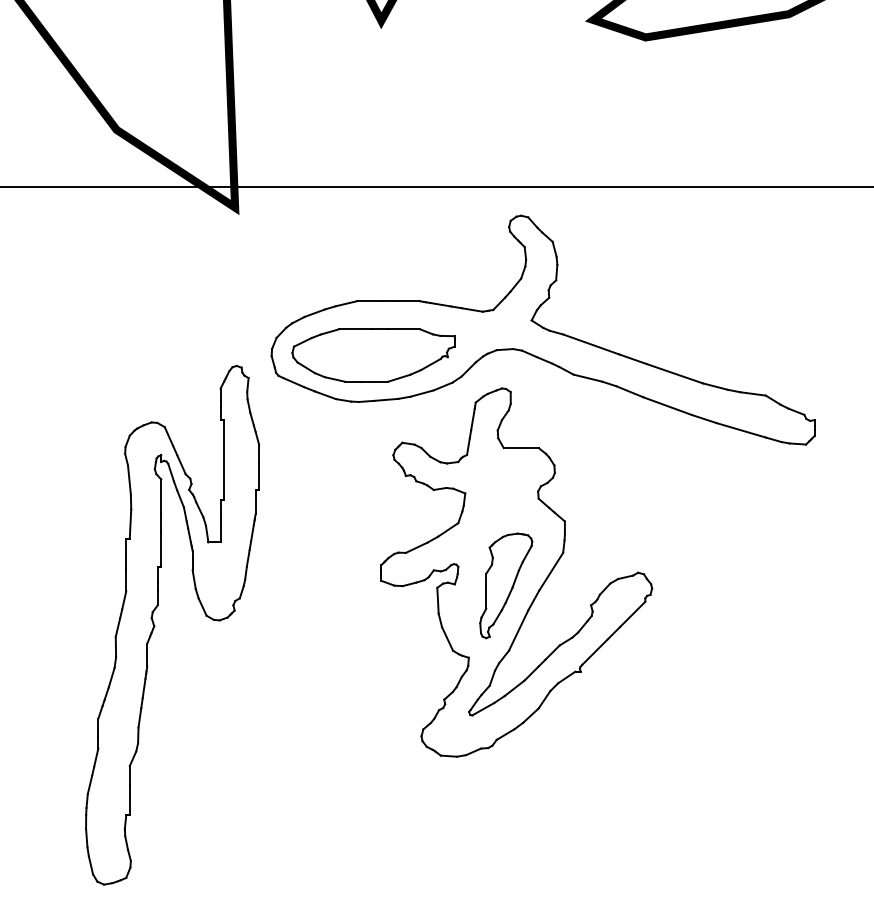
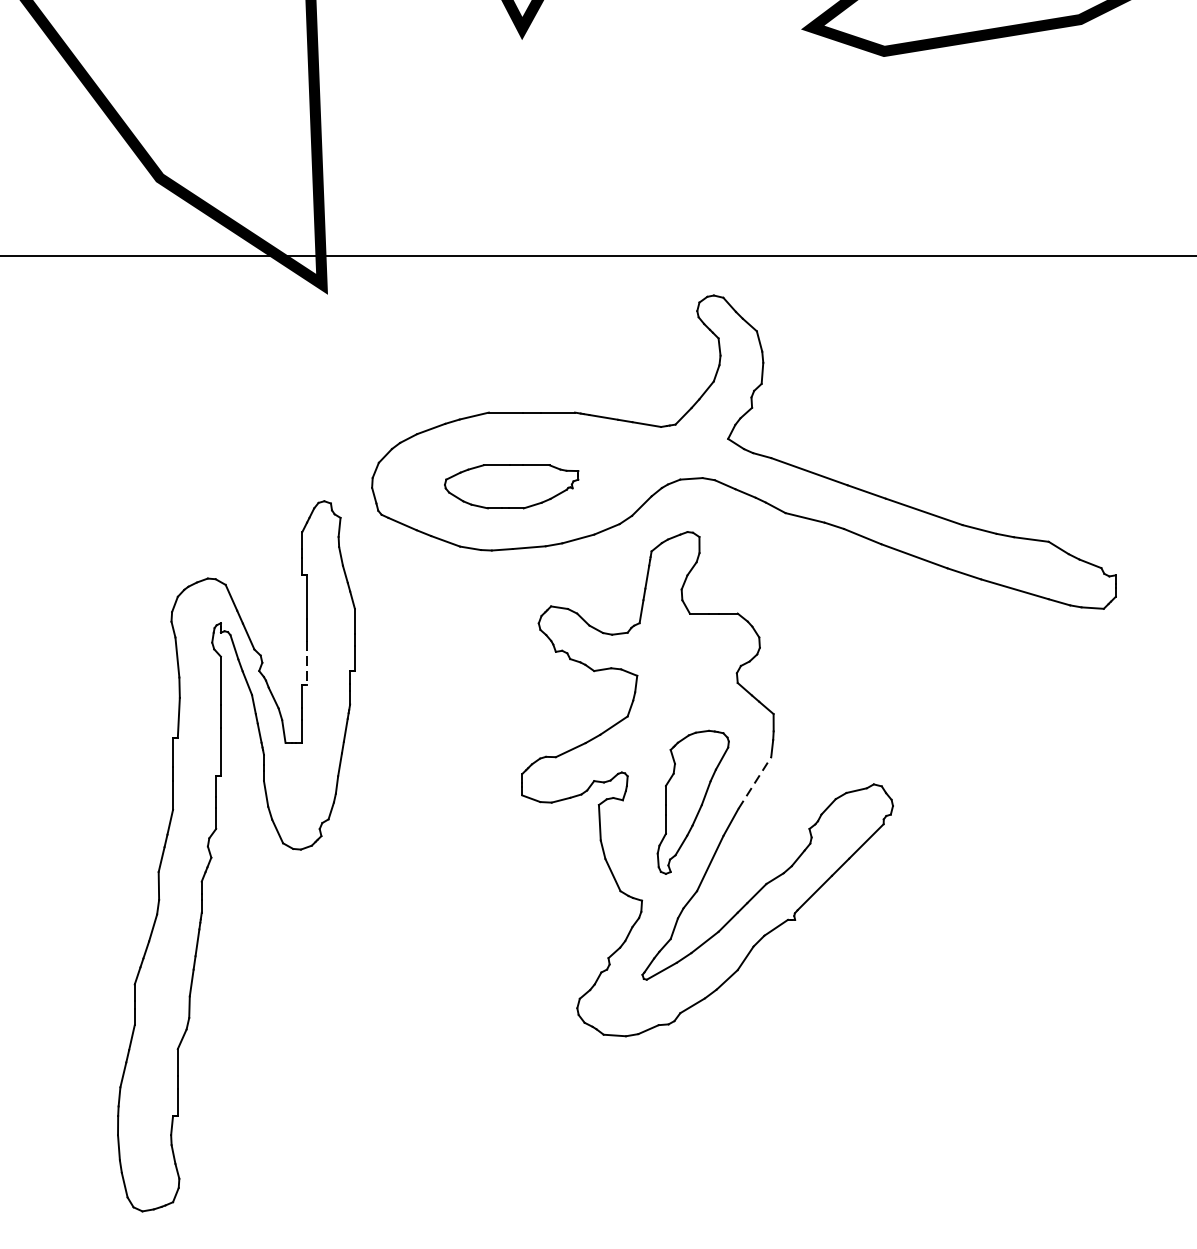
part: (373, 355) -> (511, 486), size x0.6
line: (224, 484) -> (307, 663), solid -> dashed
line: (551, 571) -> (755, 782), solid -> dashed

